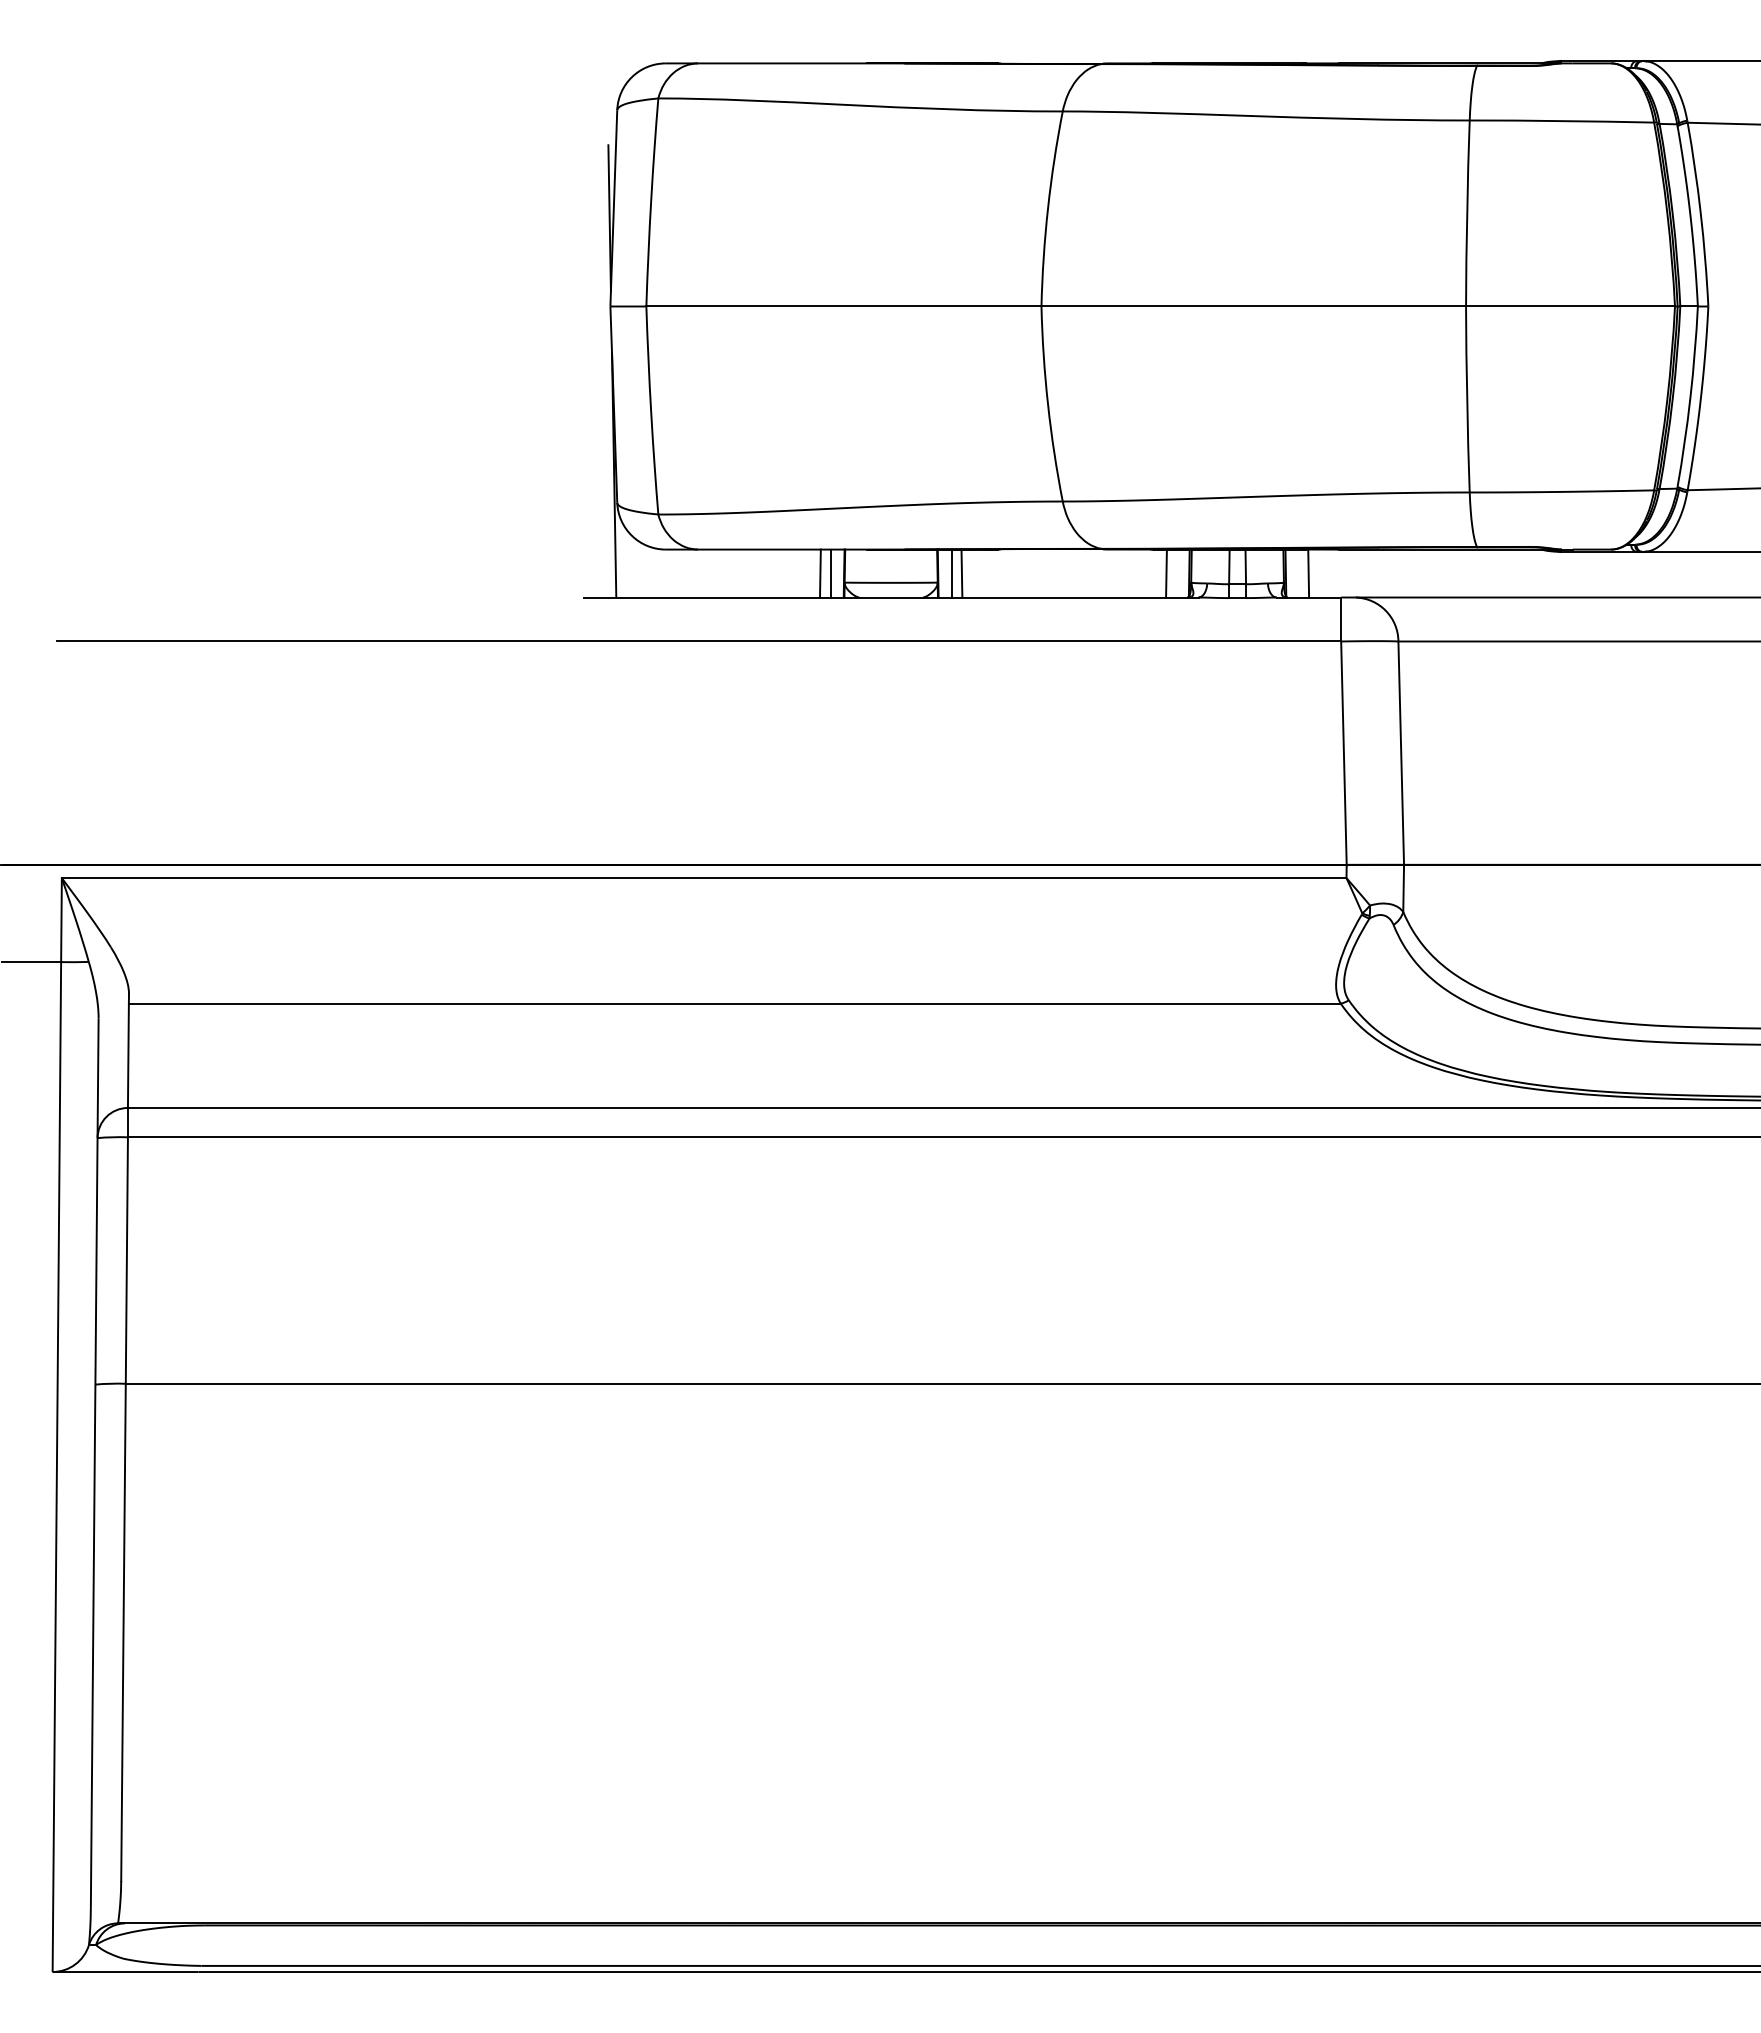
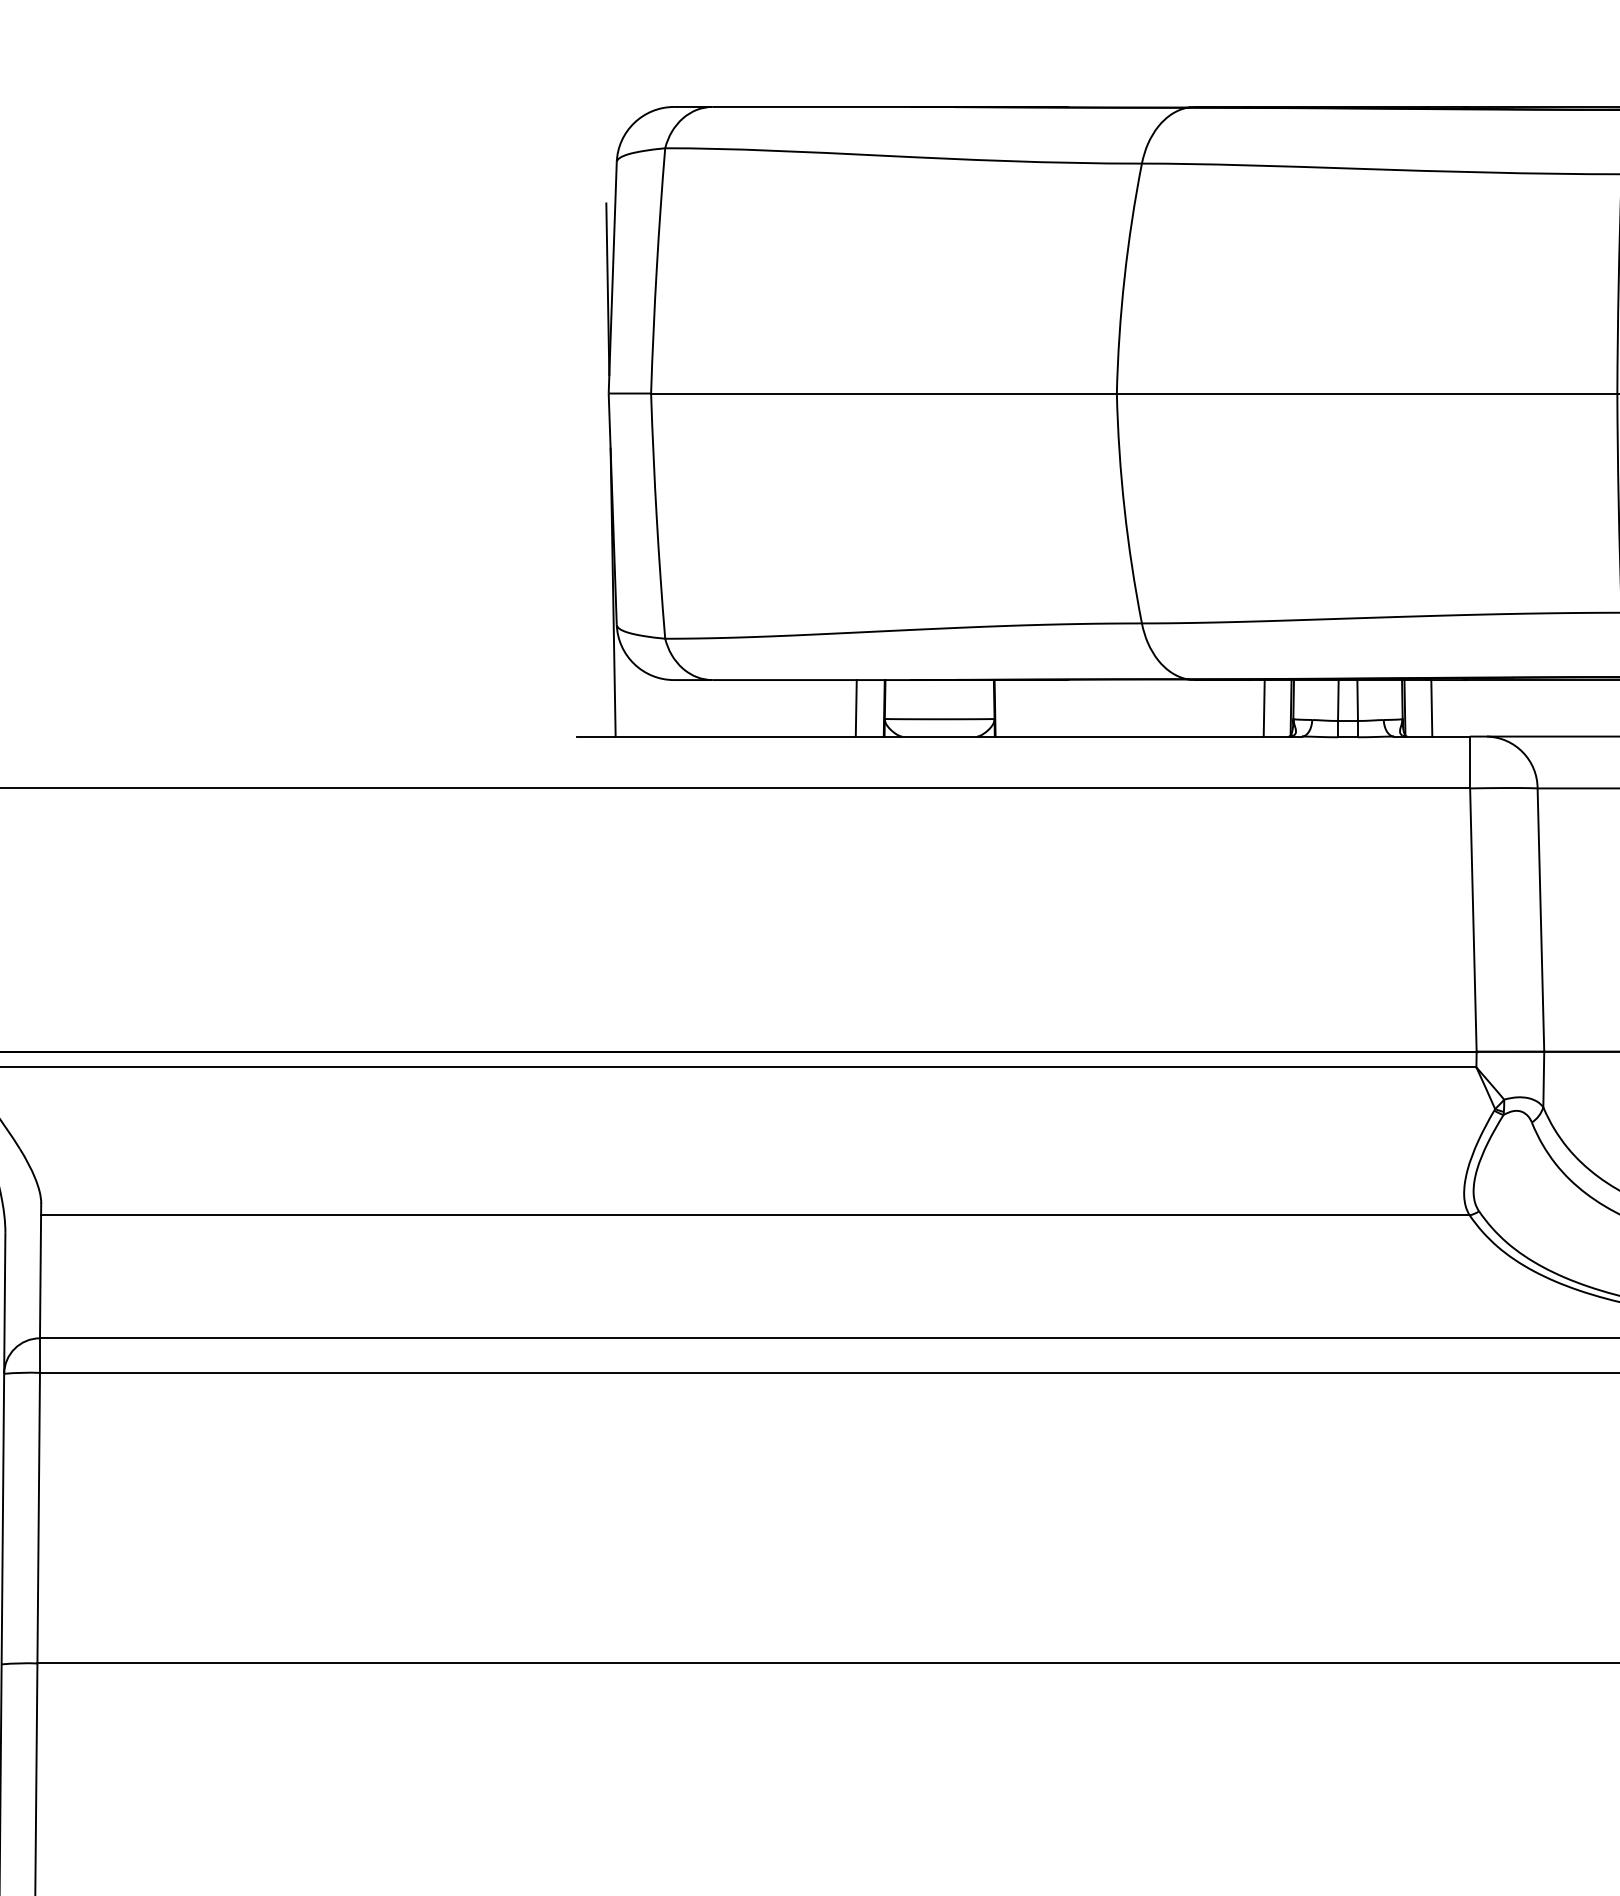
line: (830, 573) -> (868, 708), removed
line: (951, 573) -> (1010, 708), removed
line: (961, 573) -> (1022, 708), removed

